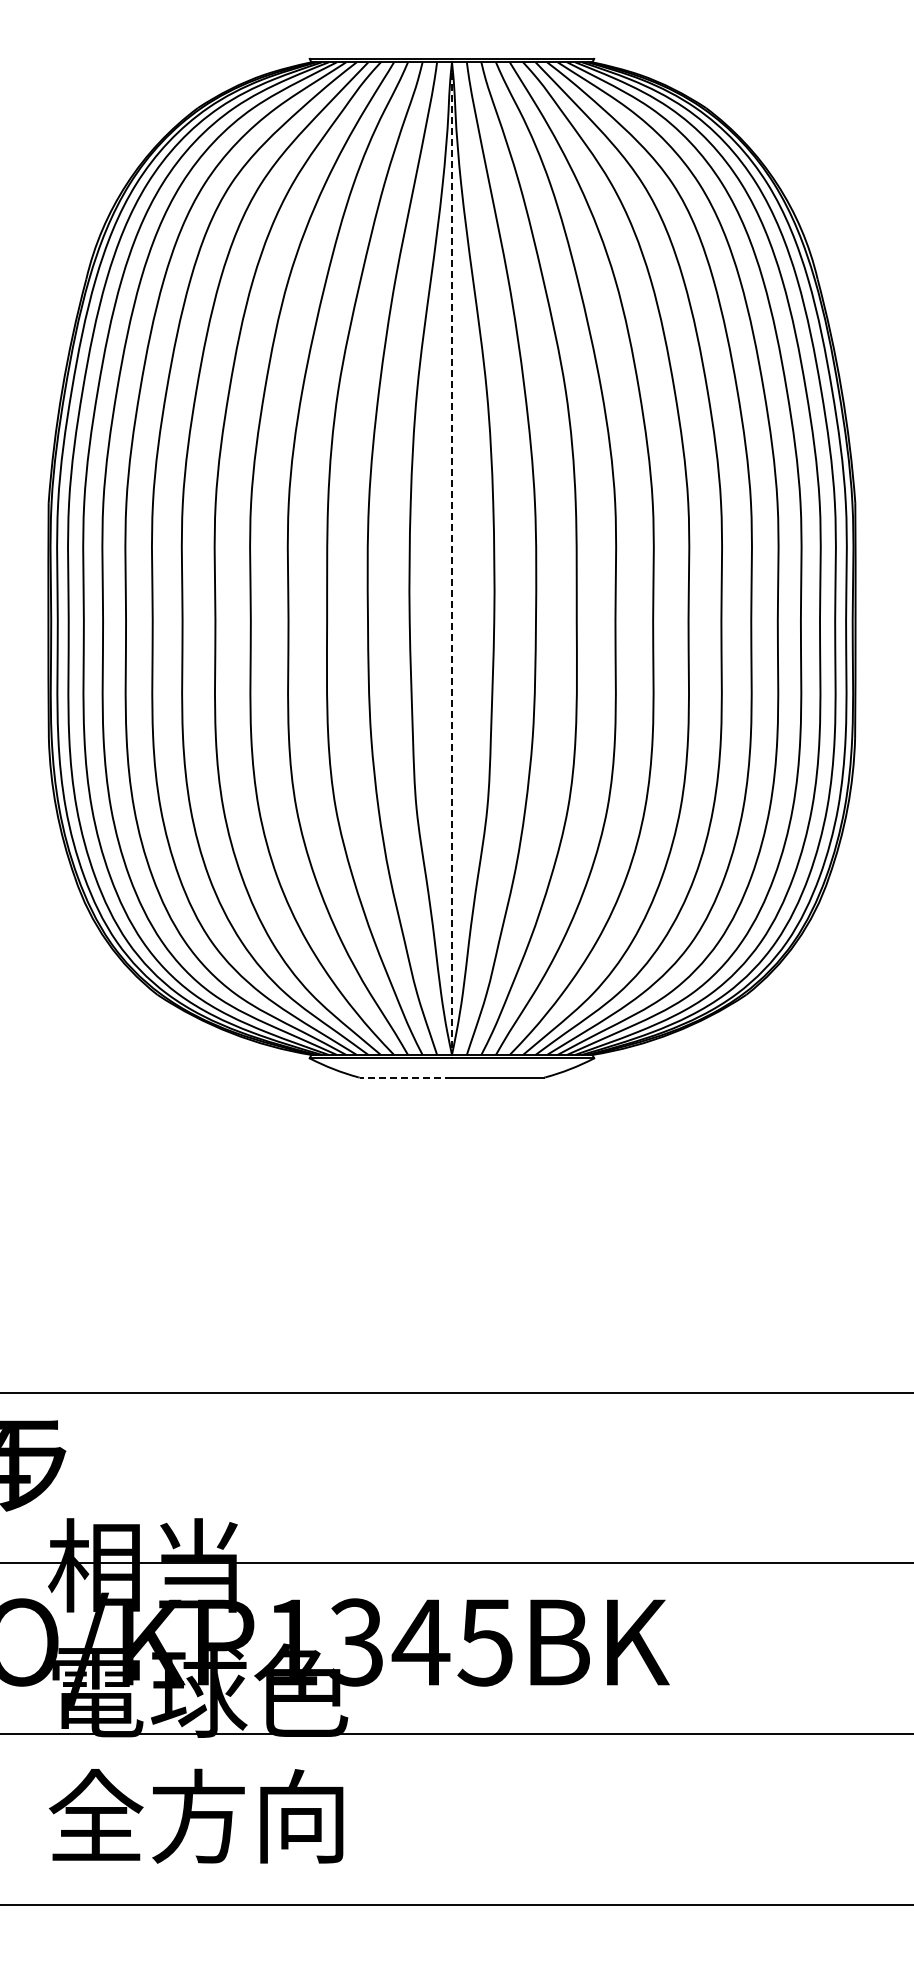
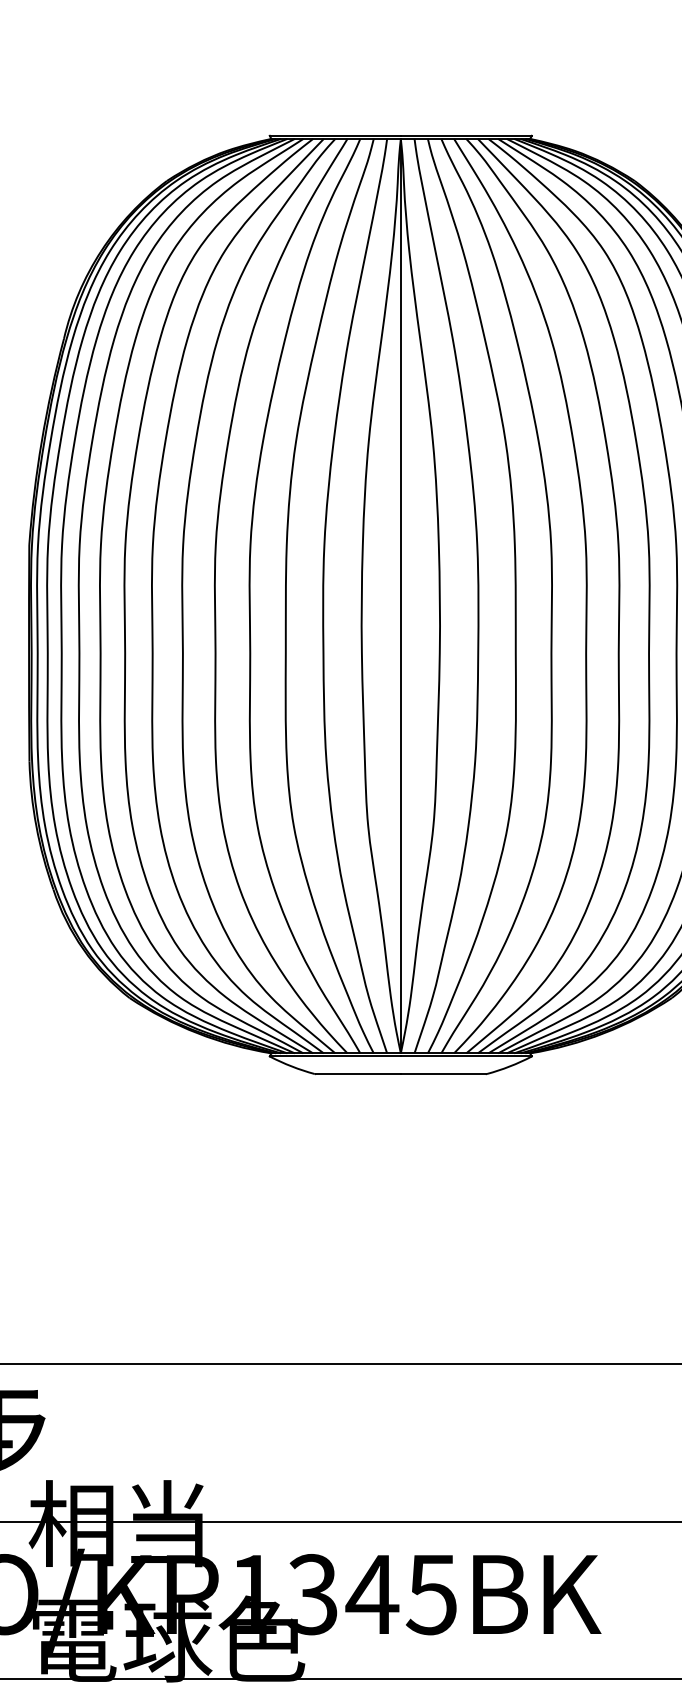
line: (451, 559) -> (400, 596), dashed -> solid
line: (405, 1077) -> (358, 1074), dashed -> solid

